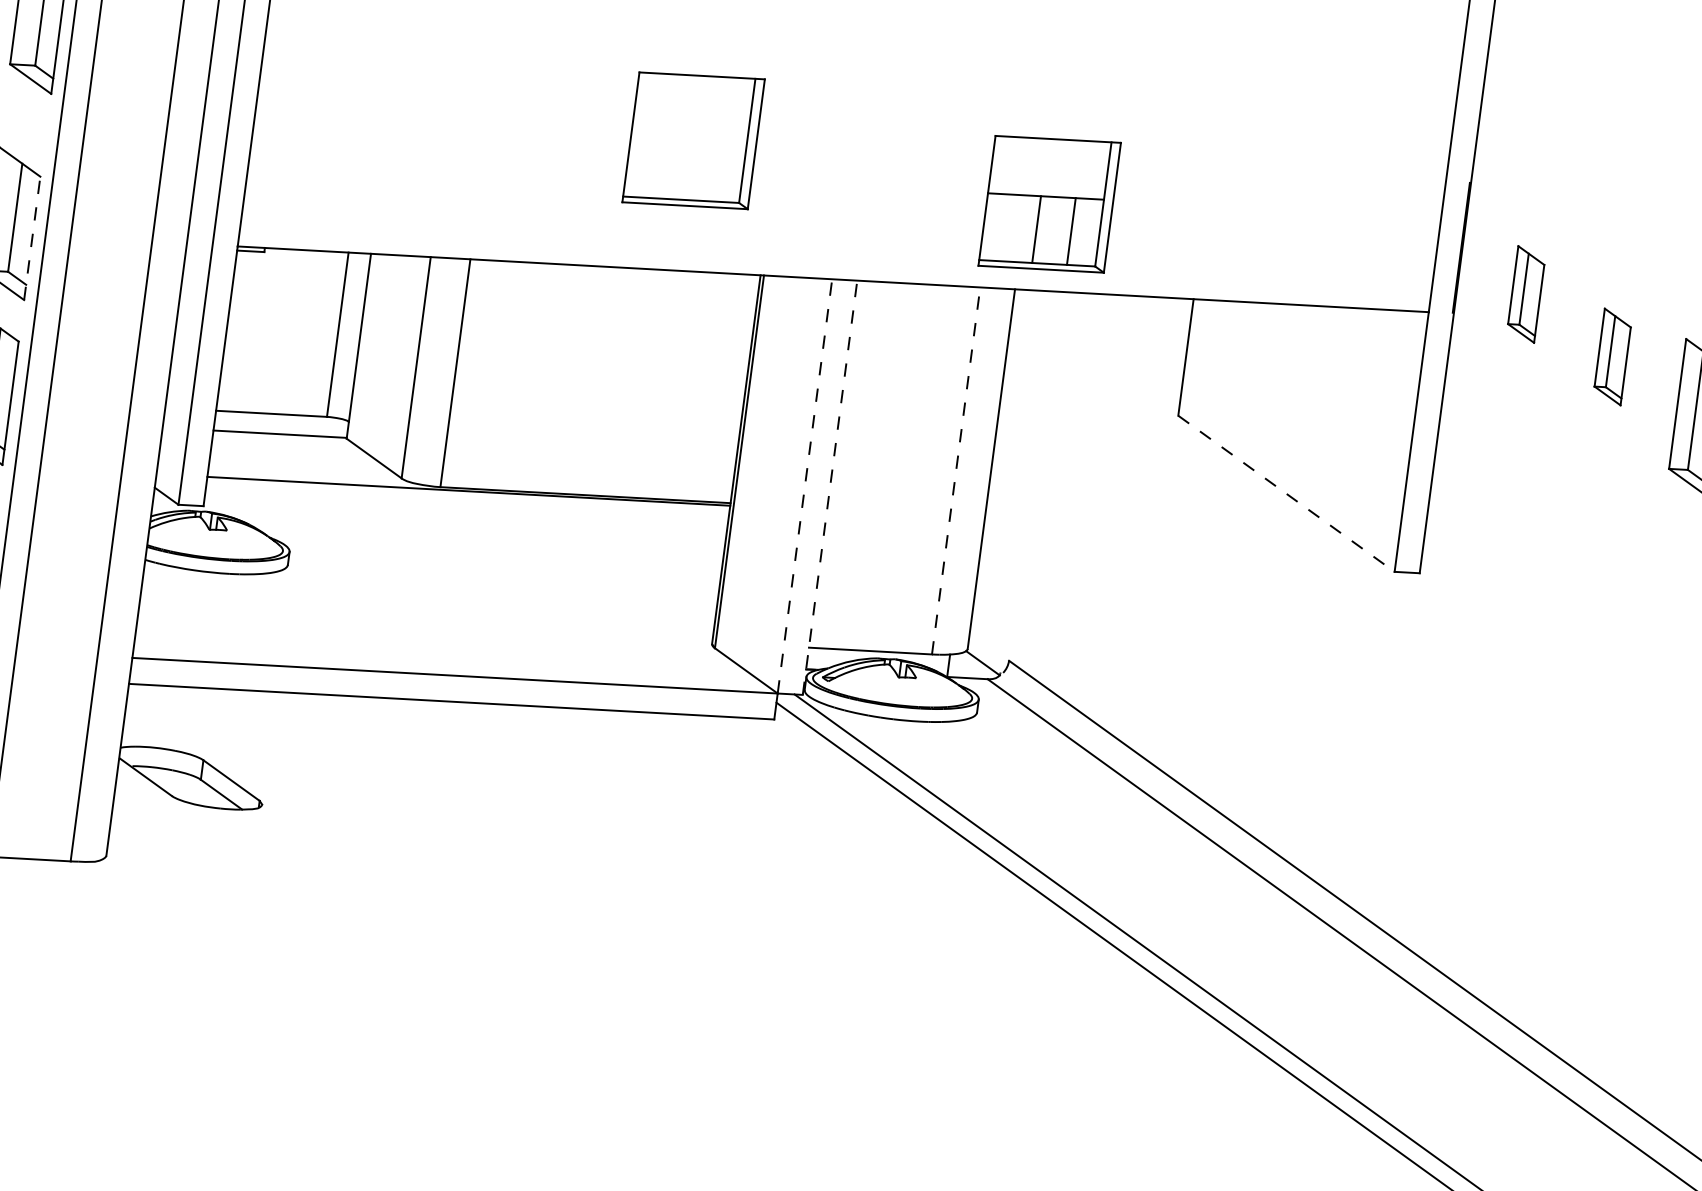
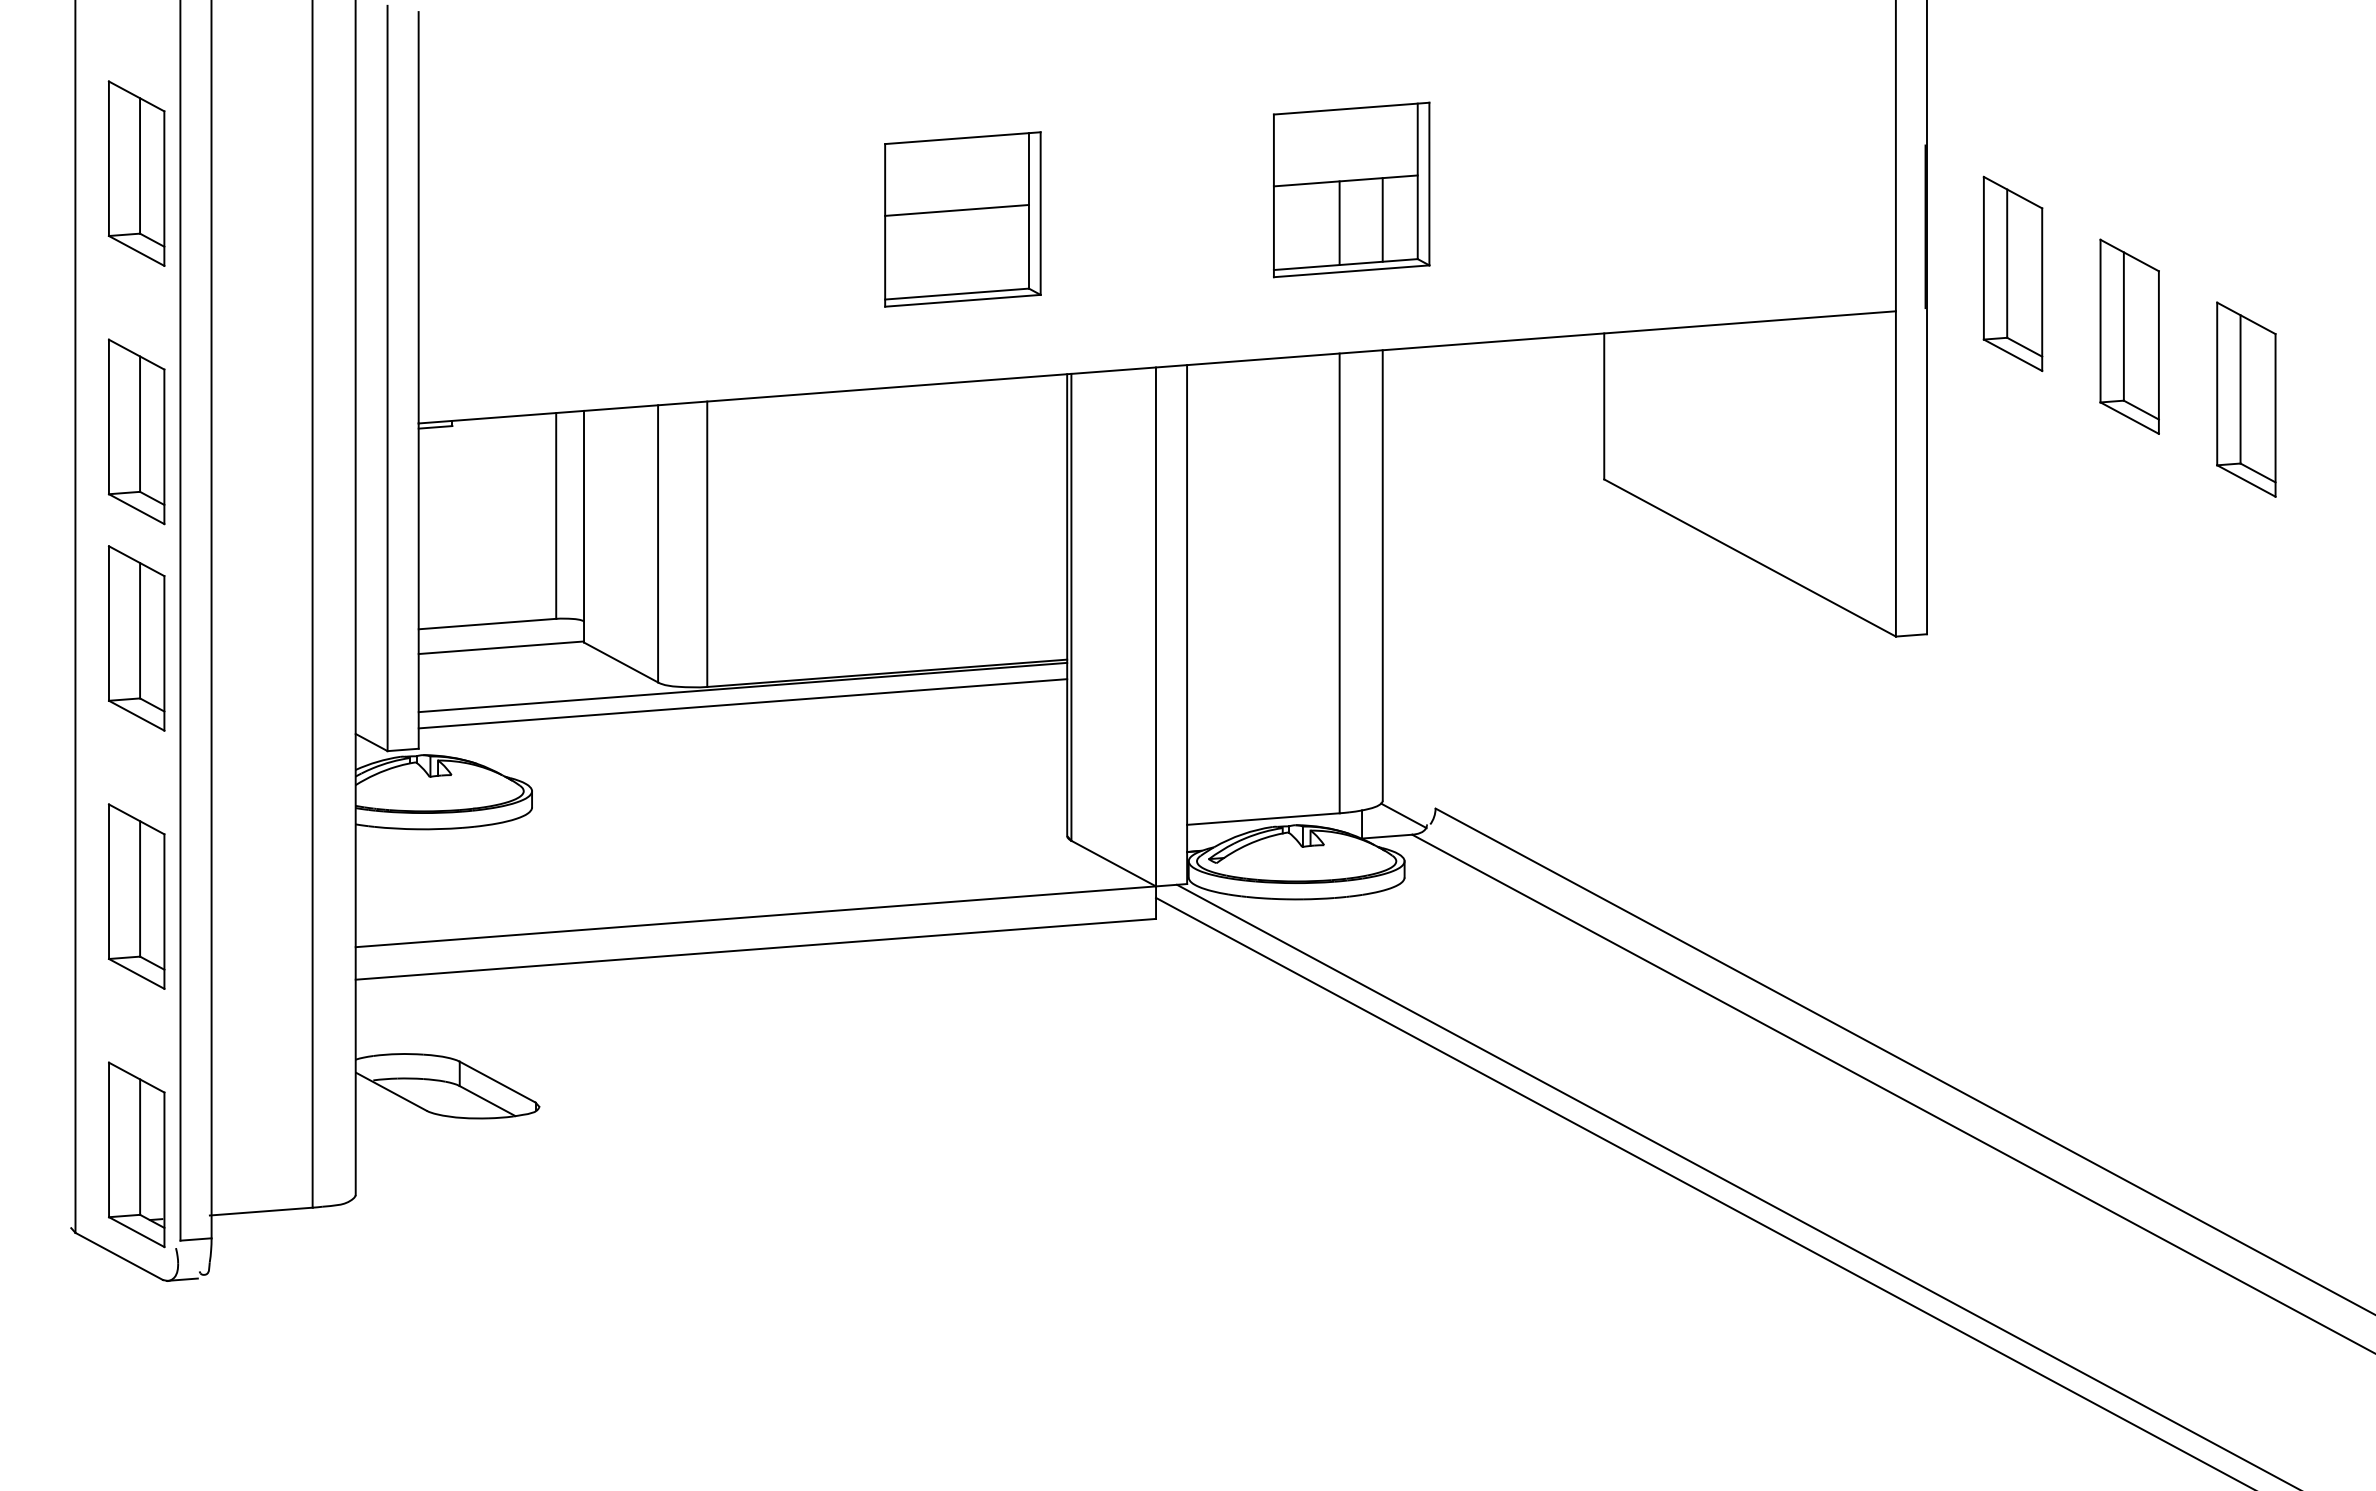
line: (689, 132) -> (956, 209), added
part: (1049, 203) -> (1351, 189), moved
line: (32, 238) -> (164, 446), dashed -> solid
part: (1525, 294) -> (2012, 273), size x1.67
part: (1612, 356) -> (2129, 336), size x1.67
line: (956, 471) -> (1339, 583), dashed -> solid
line: (805, 486) -> (1156, 626), dashed -> solid
line: (830, 487) -> (1187, 624), dashed -> solid
line: (1286, 494) -> (1750, 558), dashed -> solid
line: (466, 504) -> (742, 703), added

